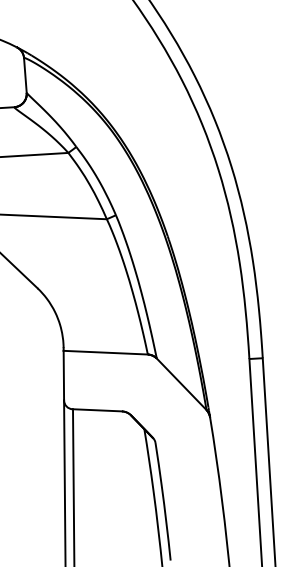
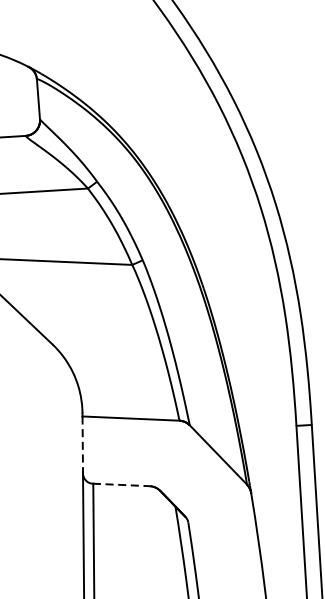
line: (63, 375) -> (82, 444), solid -> dashed
line: (97, 410) -> (121, 485), solid -> dashed

